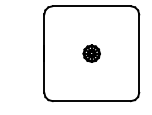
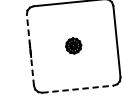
line: (44, 53) -> (30, 50), solid -> dashed
line: (92, 101) -> (78, 89), solid -> dashed

